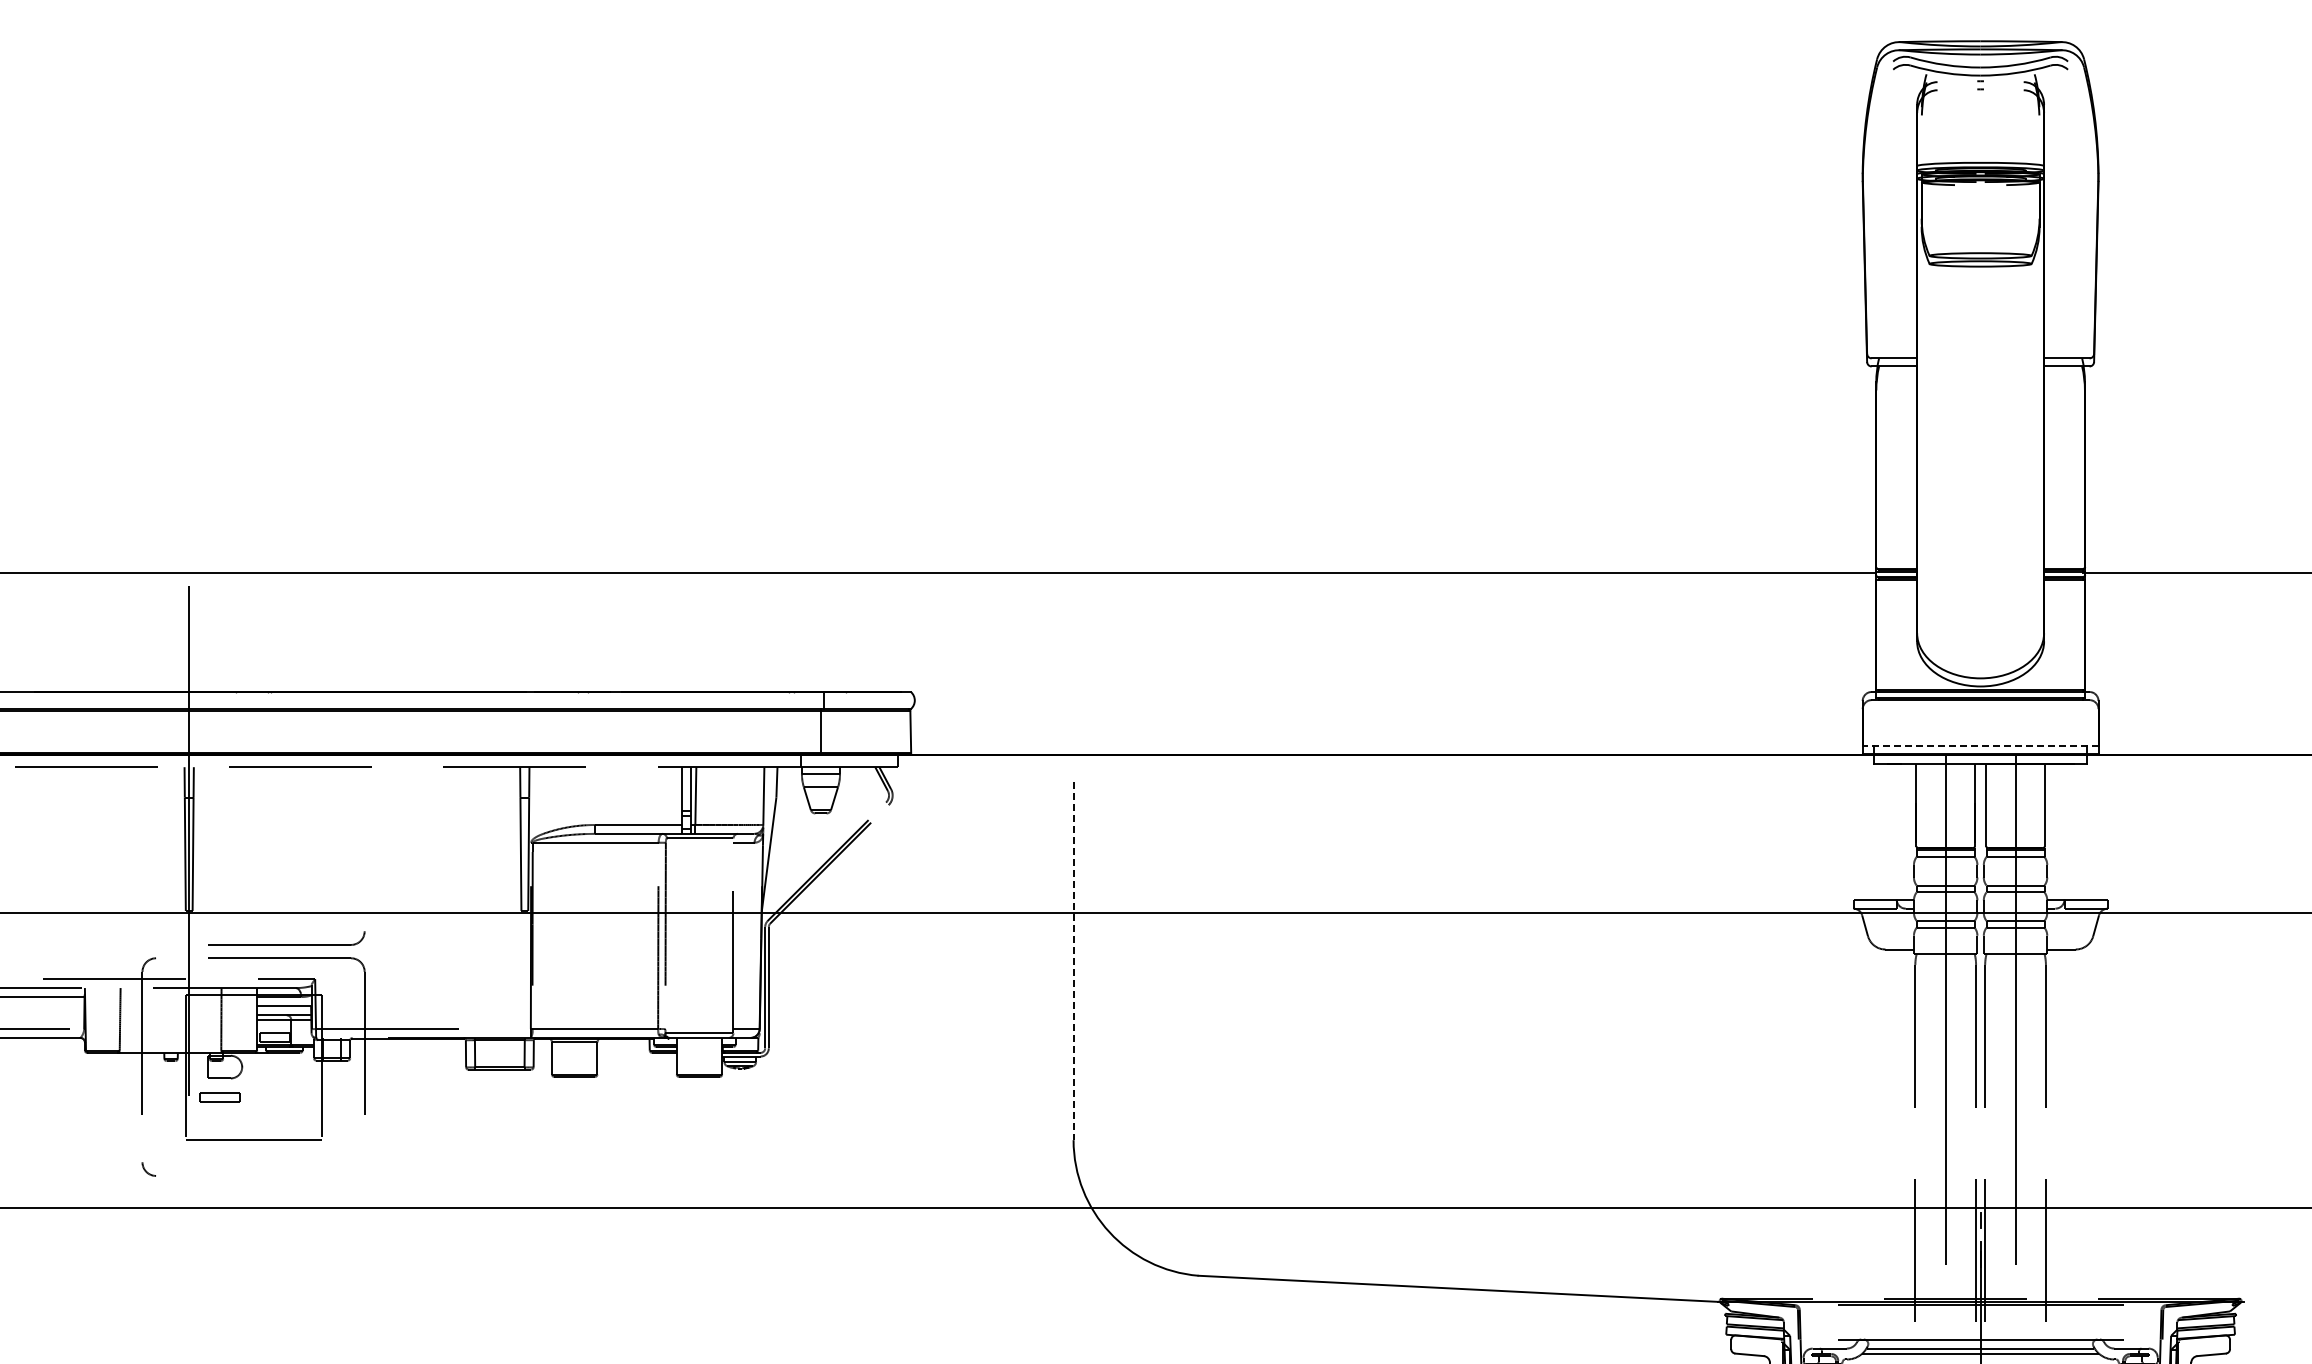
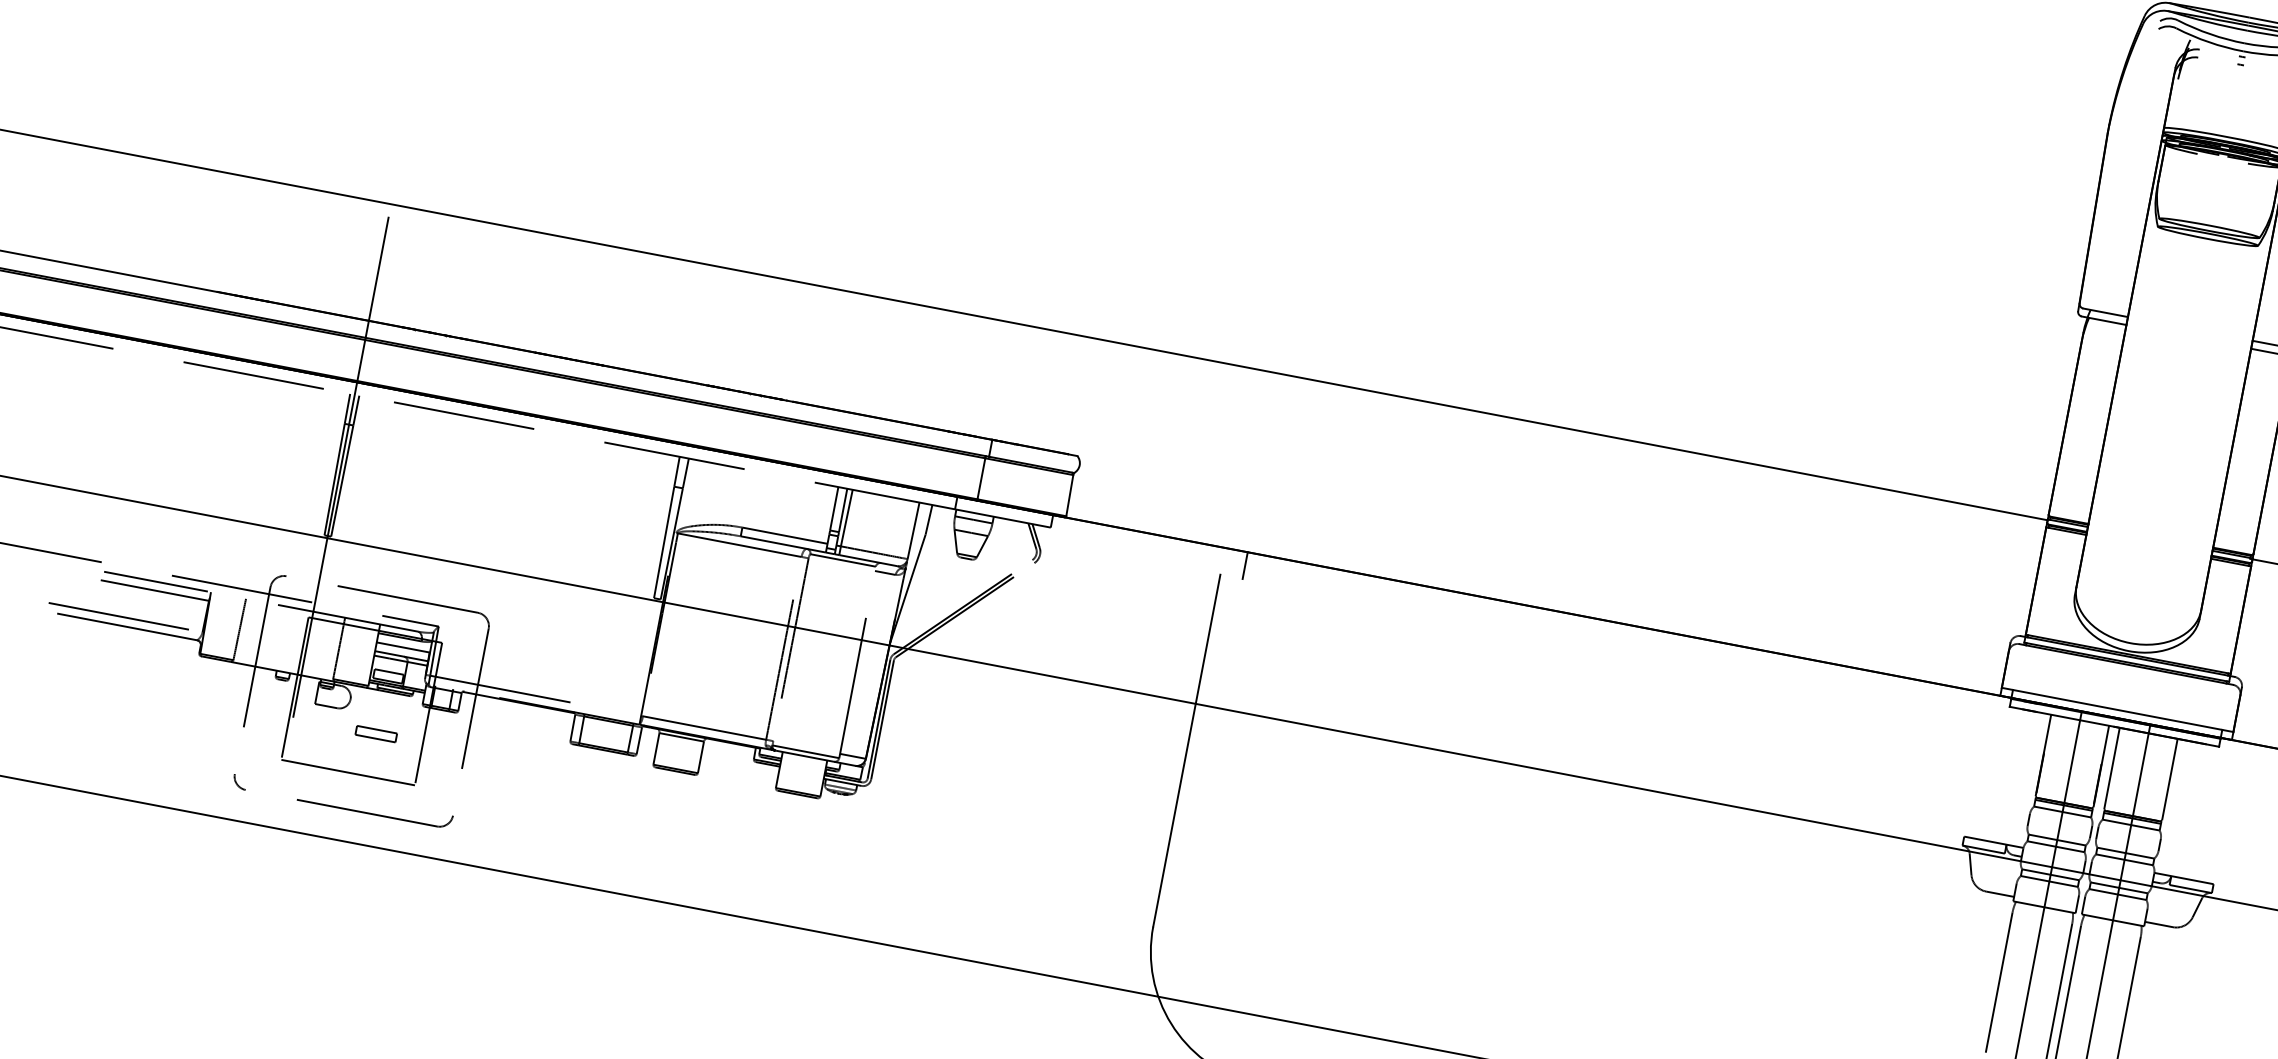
line: (1980, 746) -> (2117, 710), dashed -> solid
line: (1096, 767) -> (1245, 565), added
part: (286, 938) -> (374, 808), moved
line: (1073, 961) -> (1186, 751), dashed -> solid
part: (219, 1097) -> (375, 733), moved

